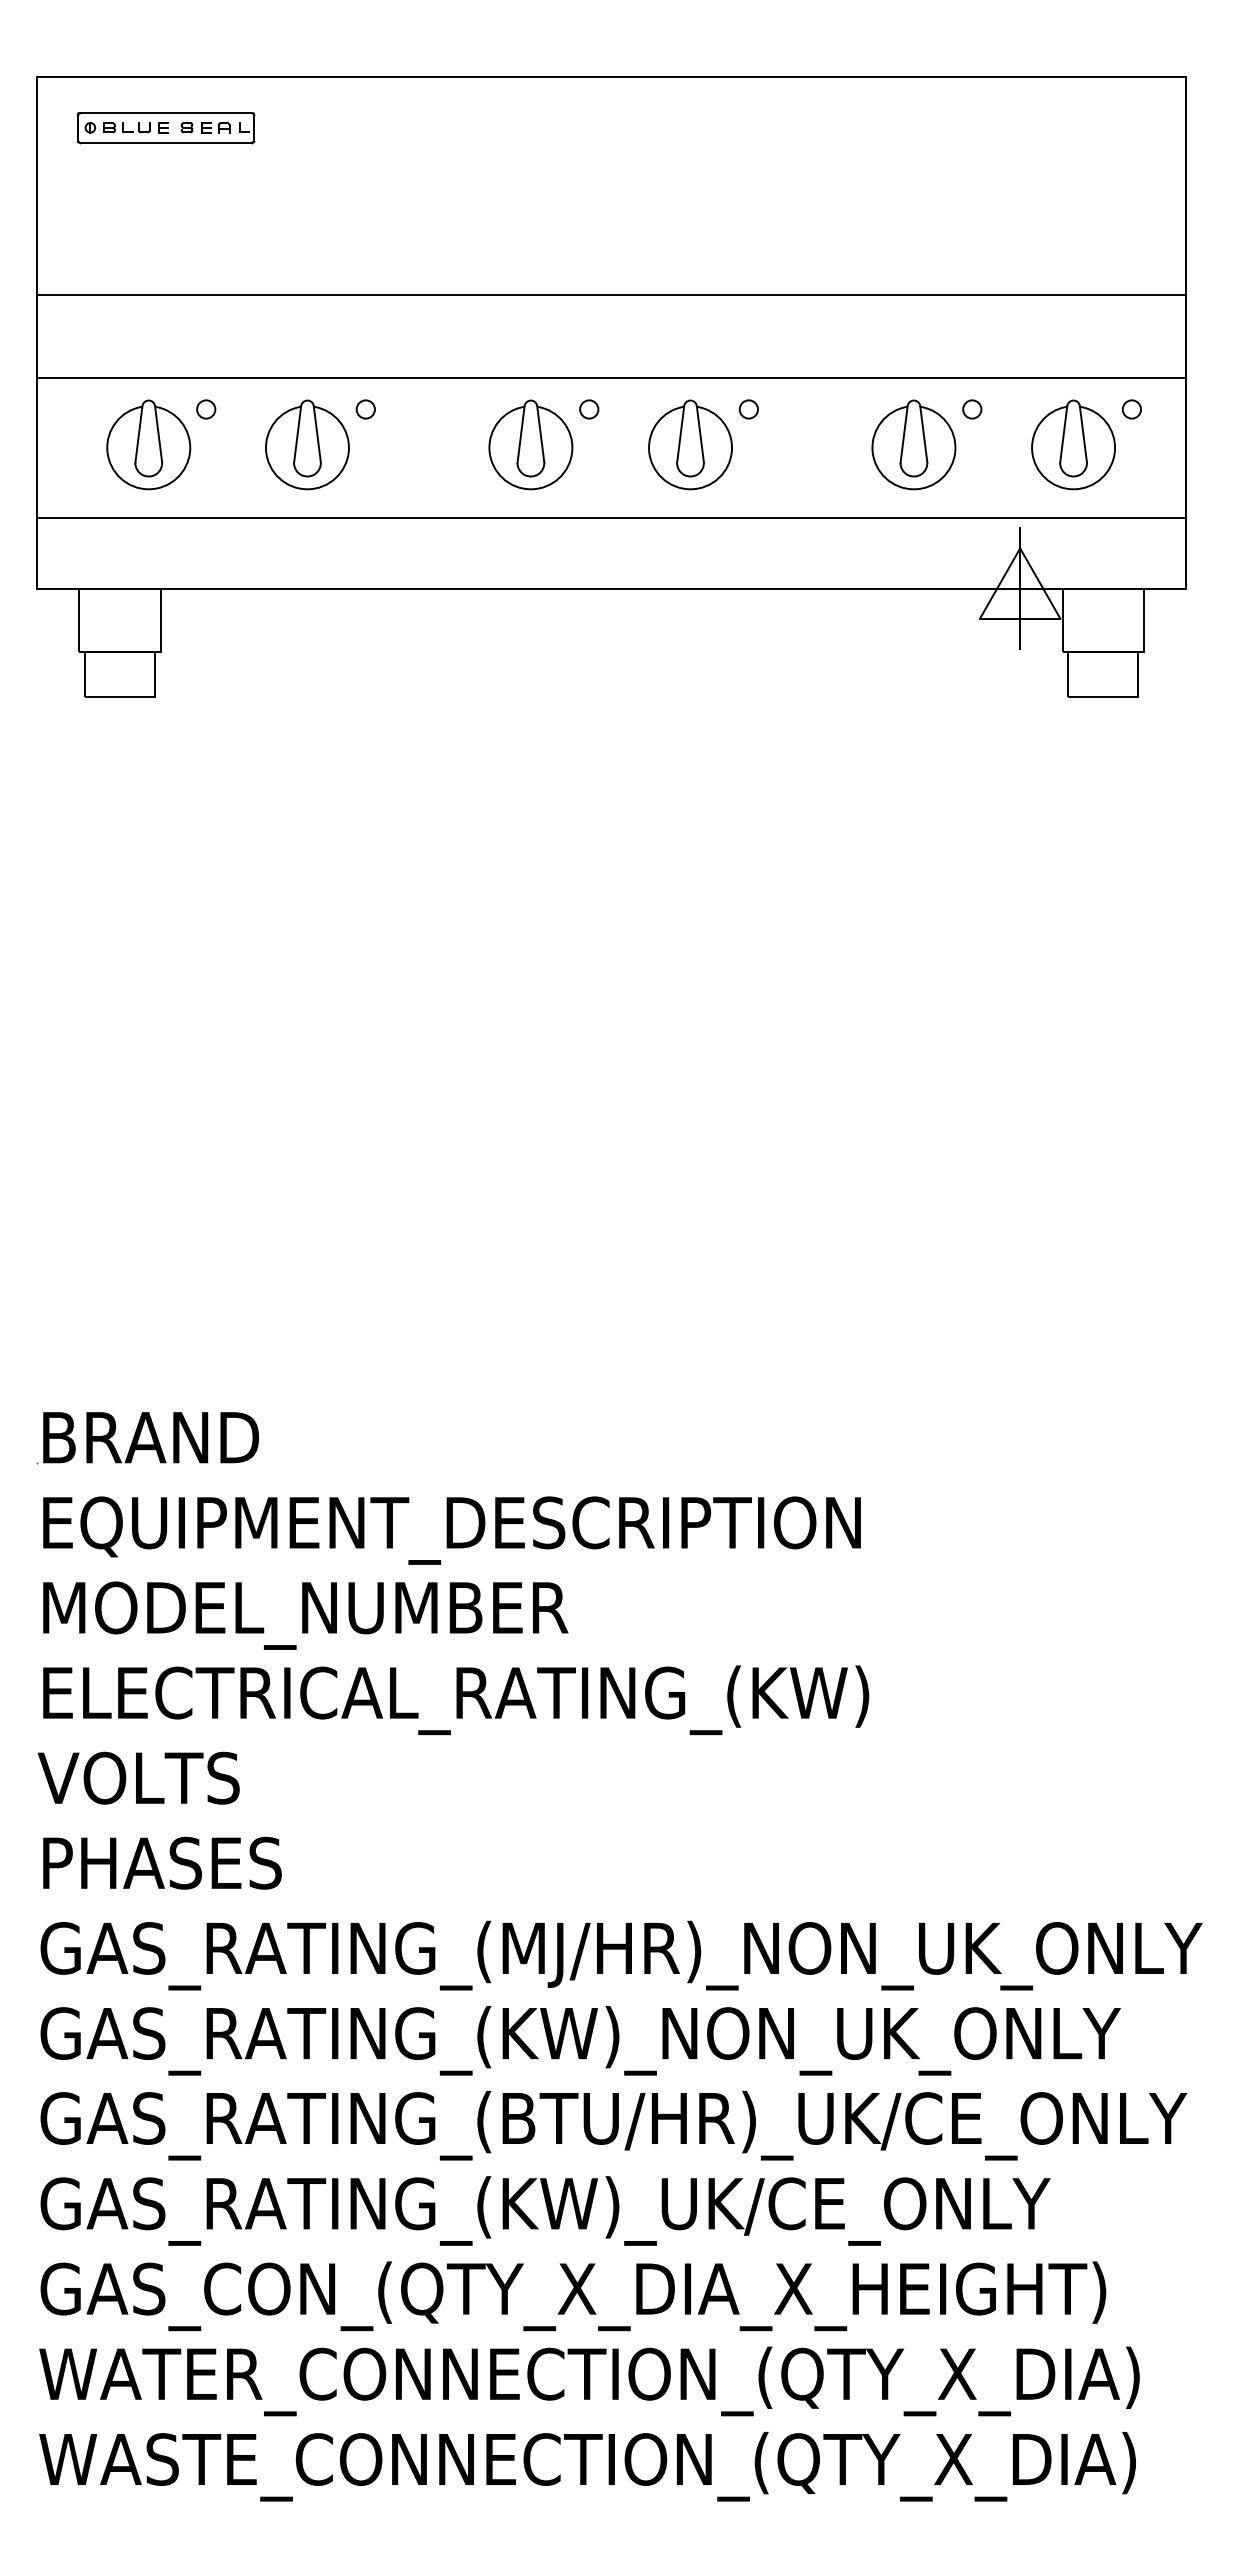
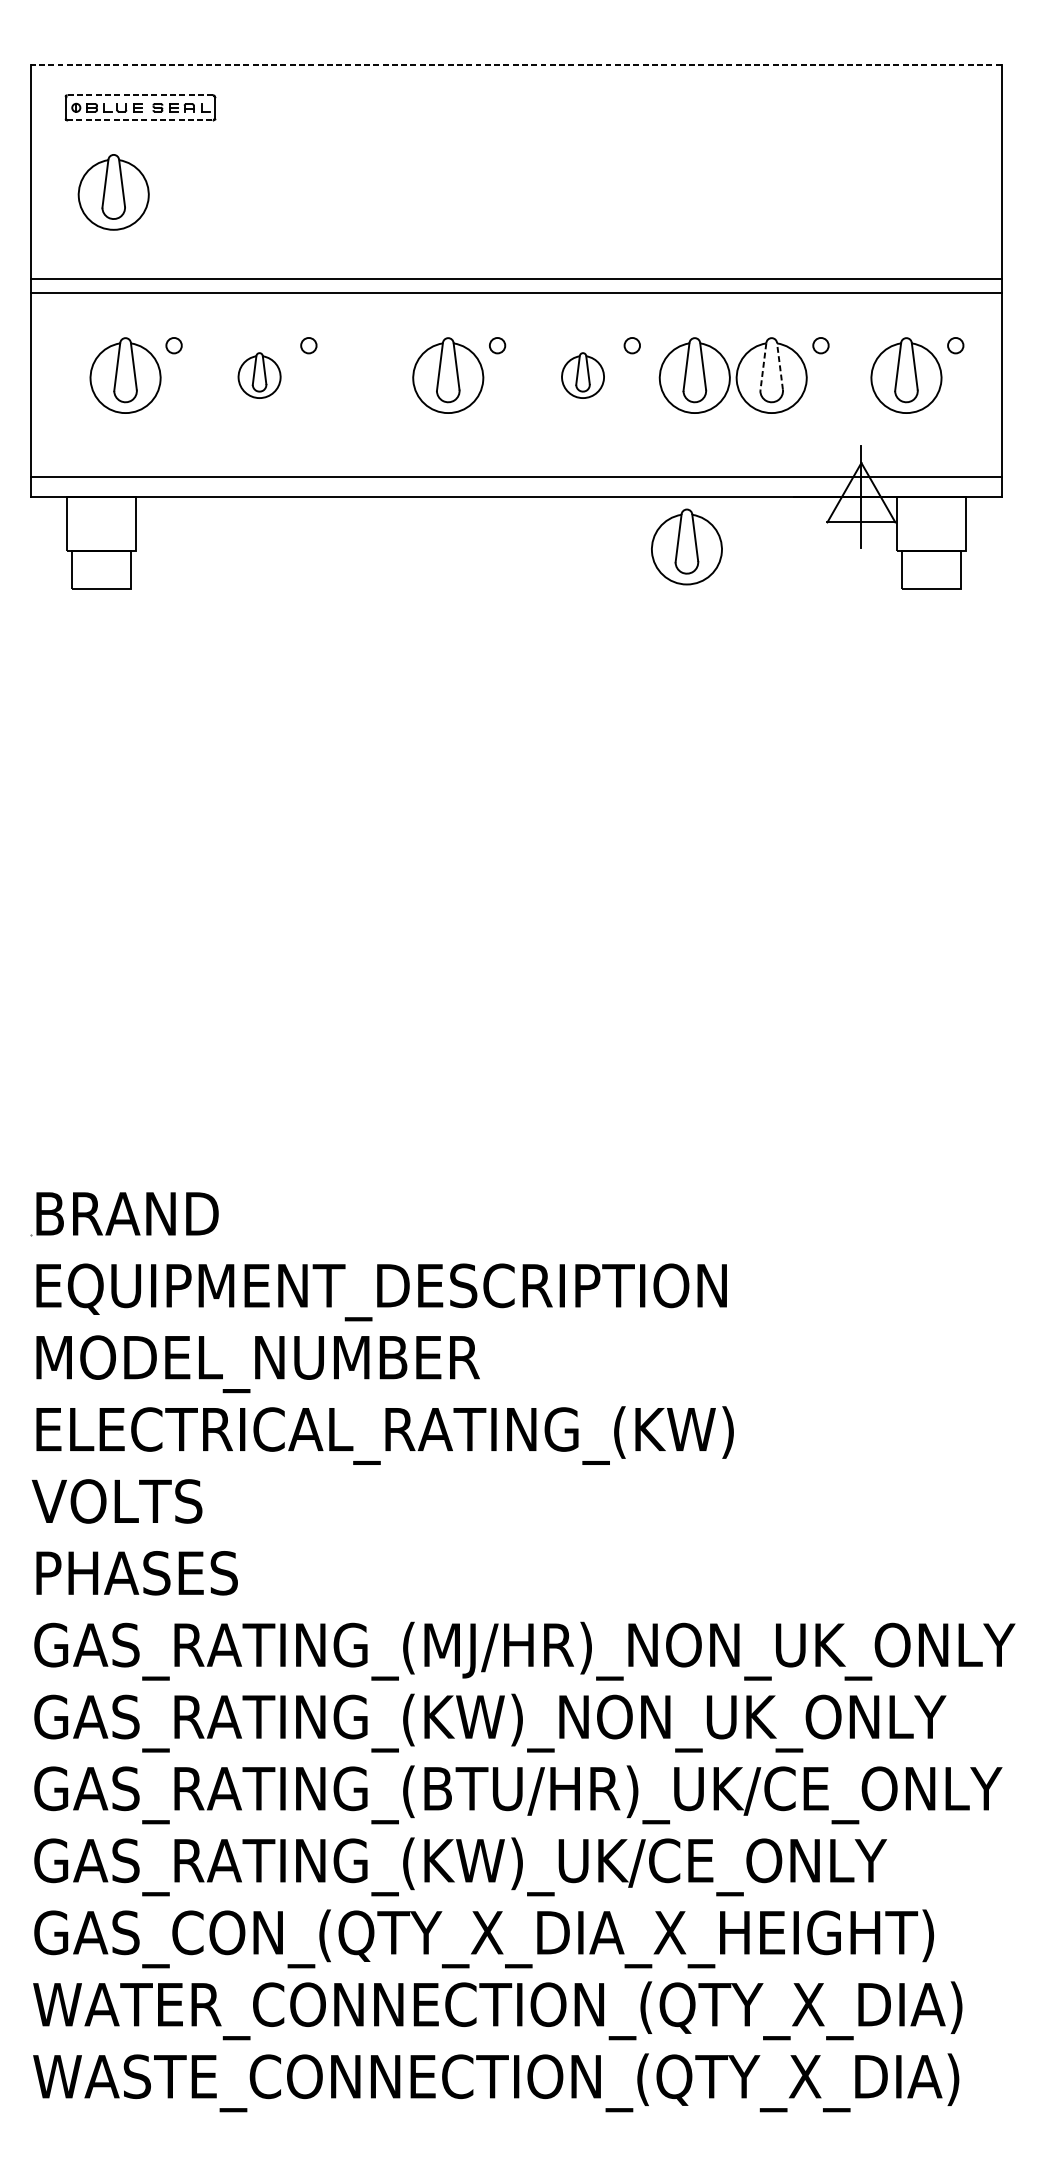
line: (611, 77) -> (516, 65), solid -> dashed
line: (165, 113) -> (139, 95), solid -> dashed
line: (166, 142) -> (140, 120), solid -> dashed
part: (134, 227) -> (113, 192), added
line: (611, 294) -> (516, 292), moved
line: (611, 377) -> (516, 278), moved
line: (923, 434) -> (779, 366), solid -> dashed
line: (903, 435) -> (762, 367), solid -> dashed
part: (307, 444) -> (259, 375), size x0.6
part: (690, 444) -> (583, 375), size x0.6
part: (822, 444) -> (694, 375), added
line: (611, 518) -> (516, 477), moved
part: (813, 647) -> (686, 546), added

